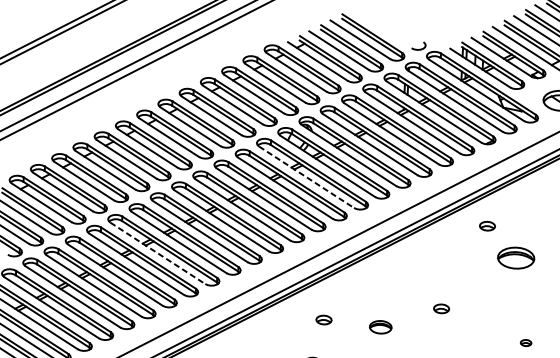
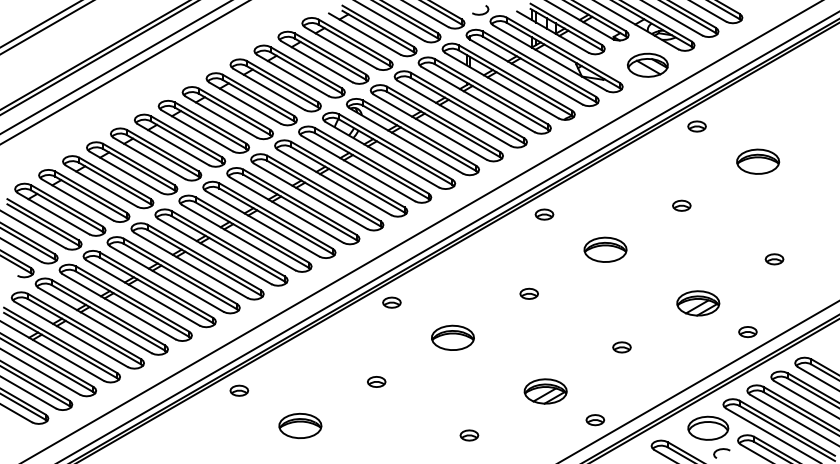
line: (306, 177) -> (358, 168), dashed -> solid
part: (487, 226) -> (544, 214), moved
line: (158, 253) -> (191, 265), dashed -> solid
part: (440, 308) -> (528, 293), moved
part: (323, 319) -> (391, 302), moved
part: (380, 327) -> (452, 337), size x1.67
part: (525, 343) -> (621, 347), size x1.43

